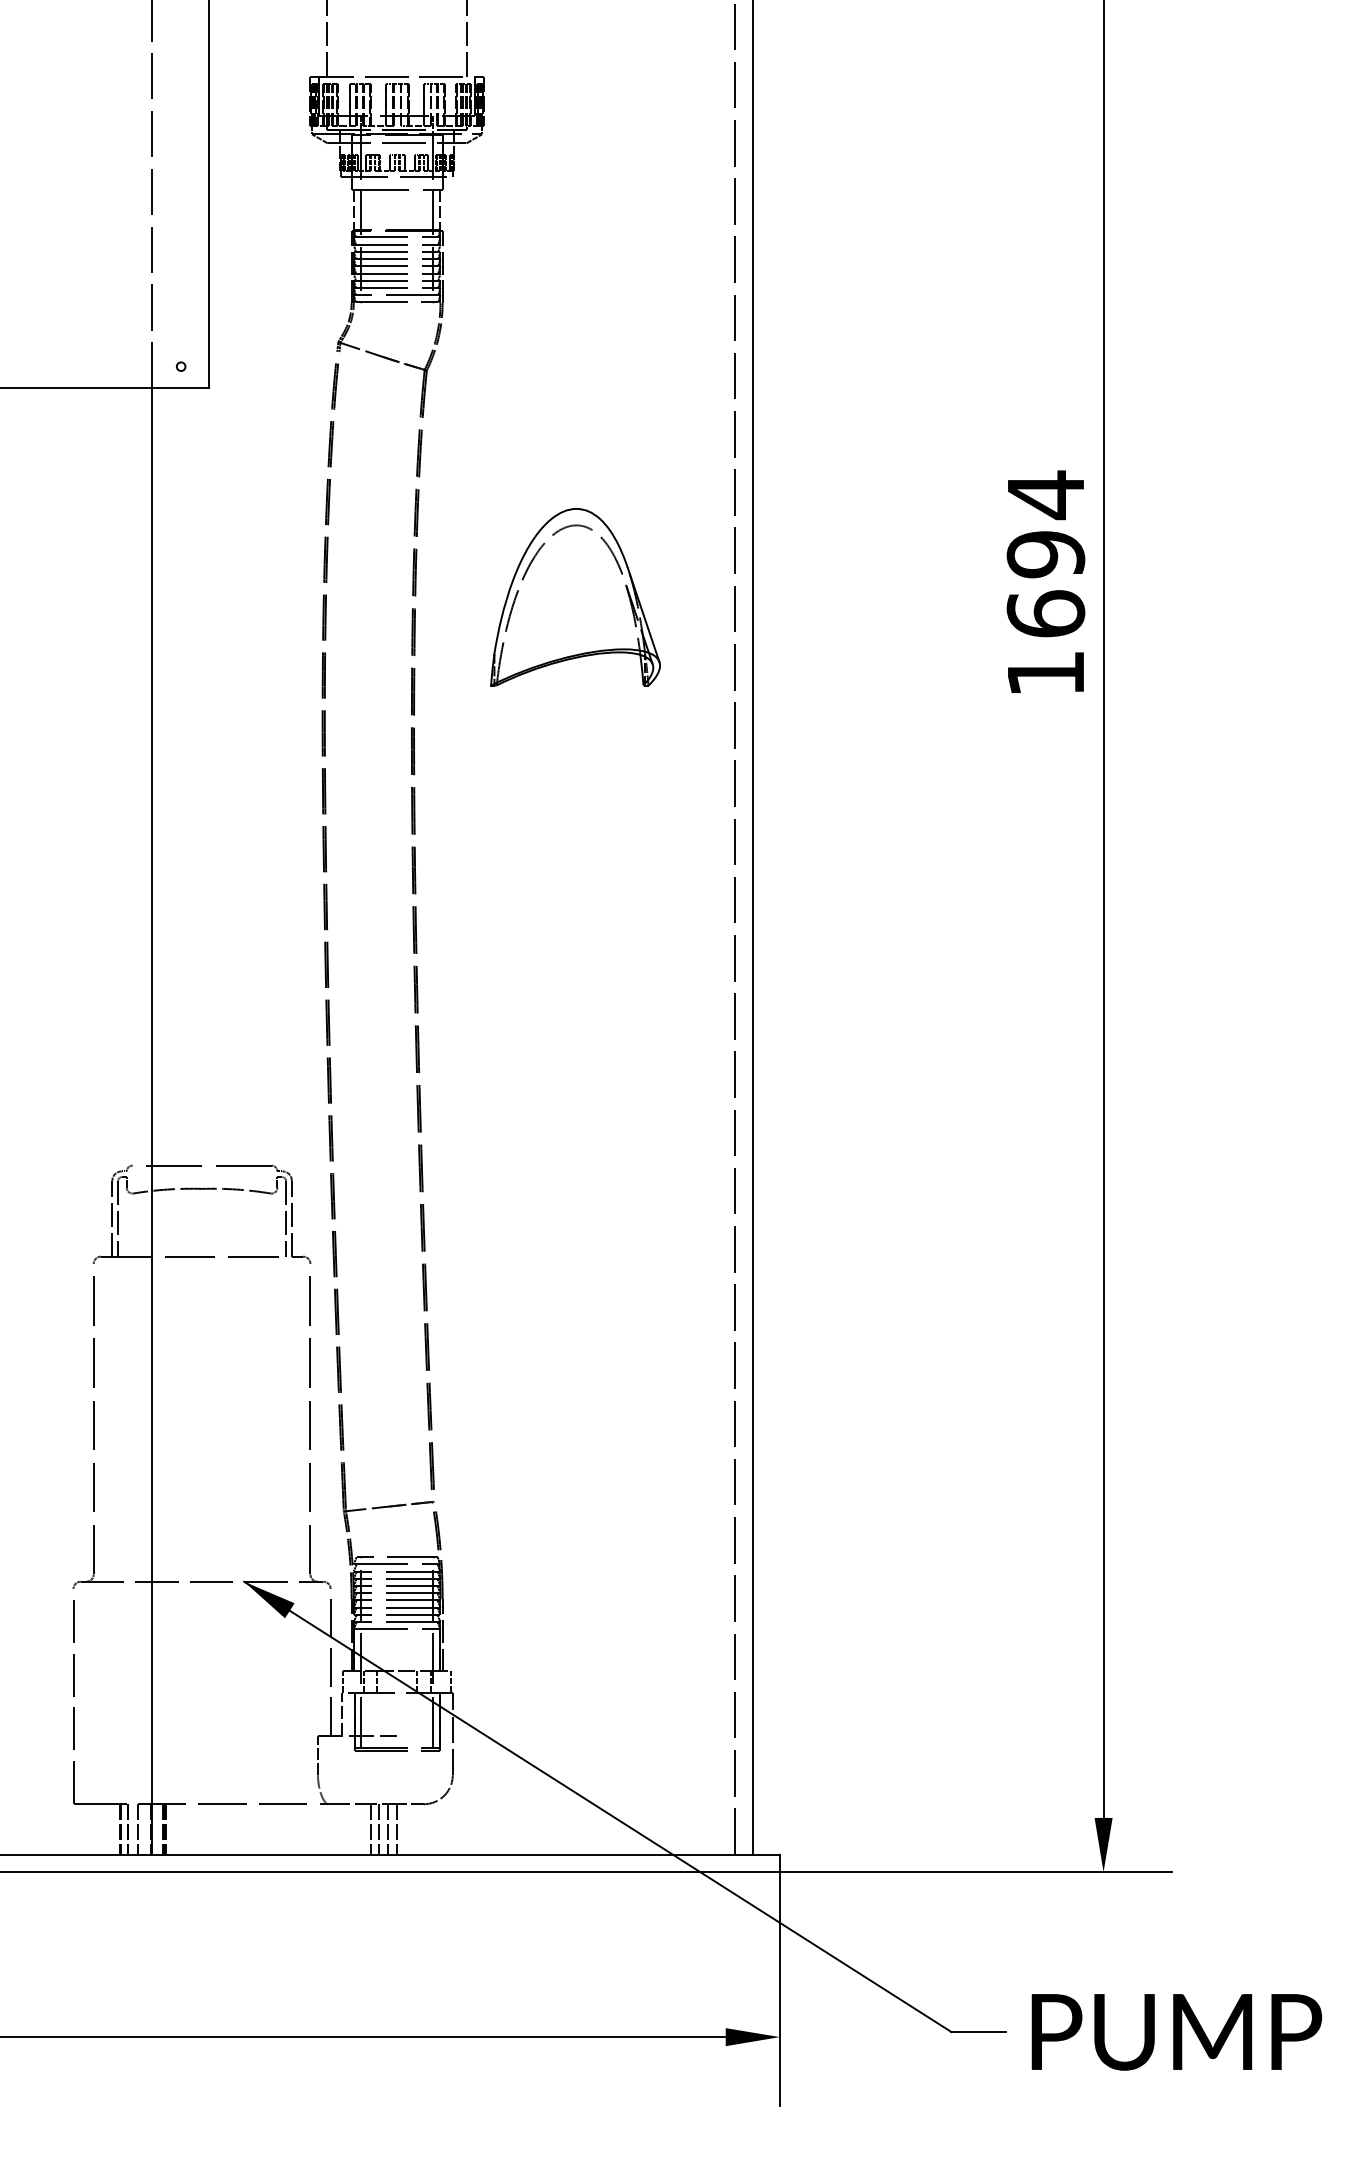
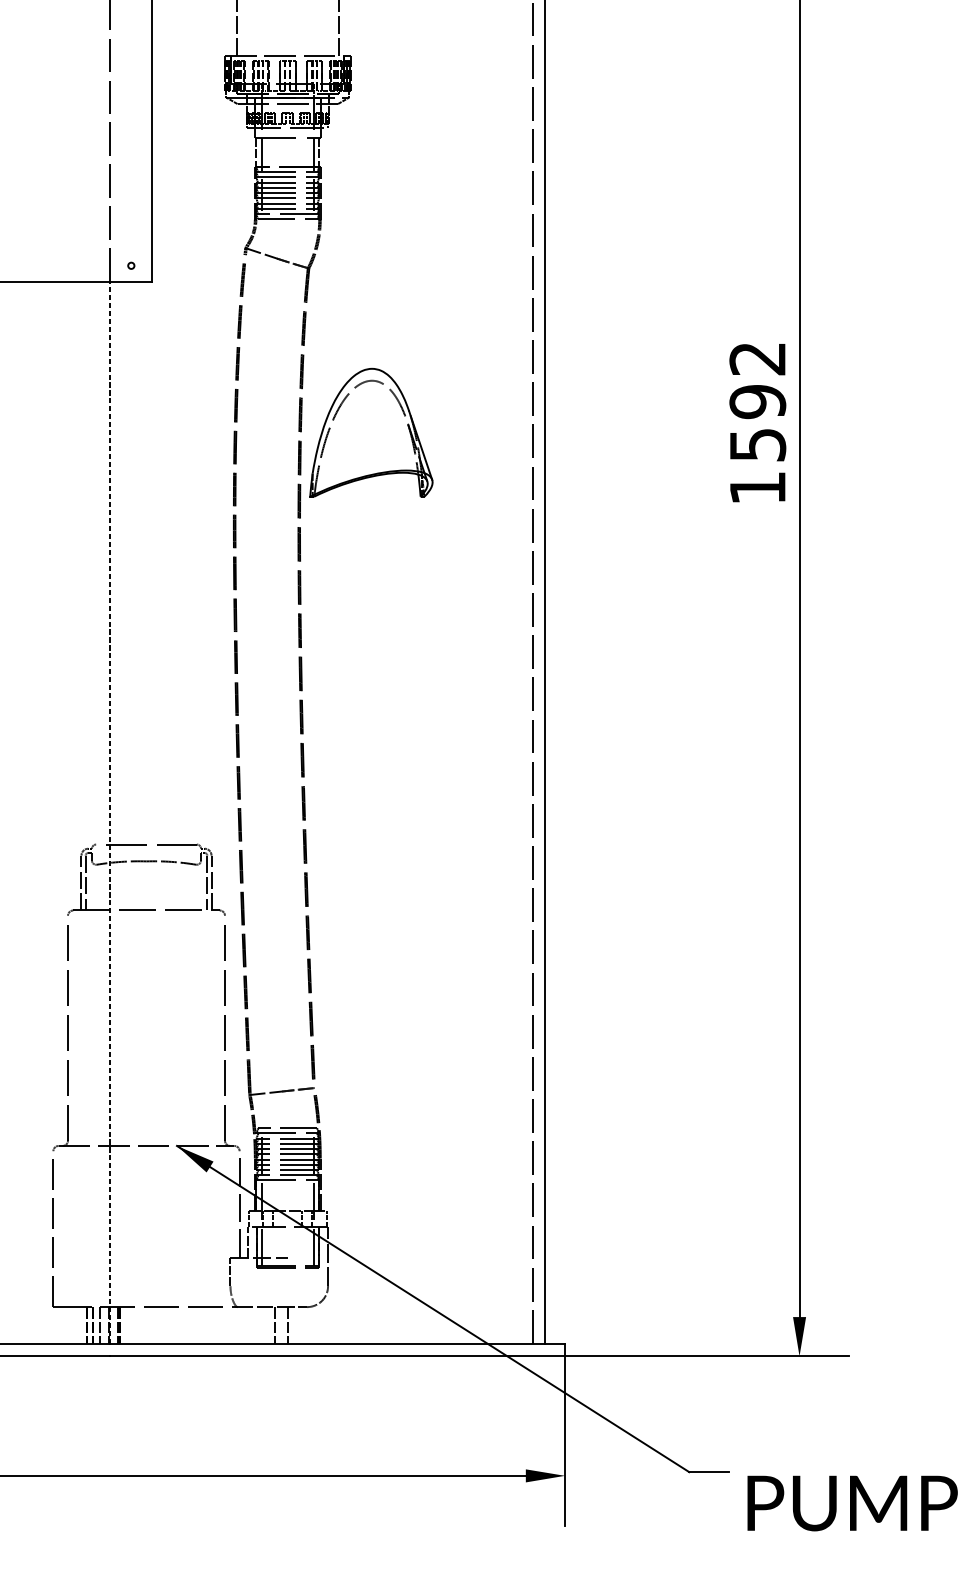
text: (1045, 553) -> (757, 401), 1694 -> 1592
part: (575, 597) -> (371, 432), moved
line: (151, 1121) -> (109, 812), solid -> dashed
line: (371, 1829) -> (269, 1325), removed
line: (387, 1829) -> (280, 1325), removed
text: (1176, 2032) -> (852, 1503), moved

